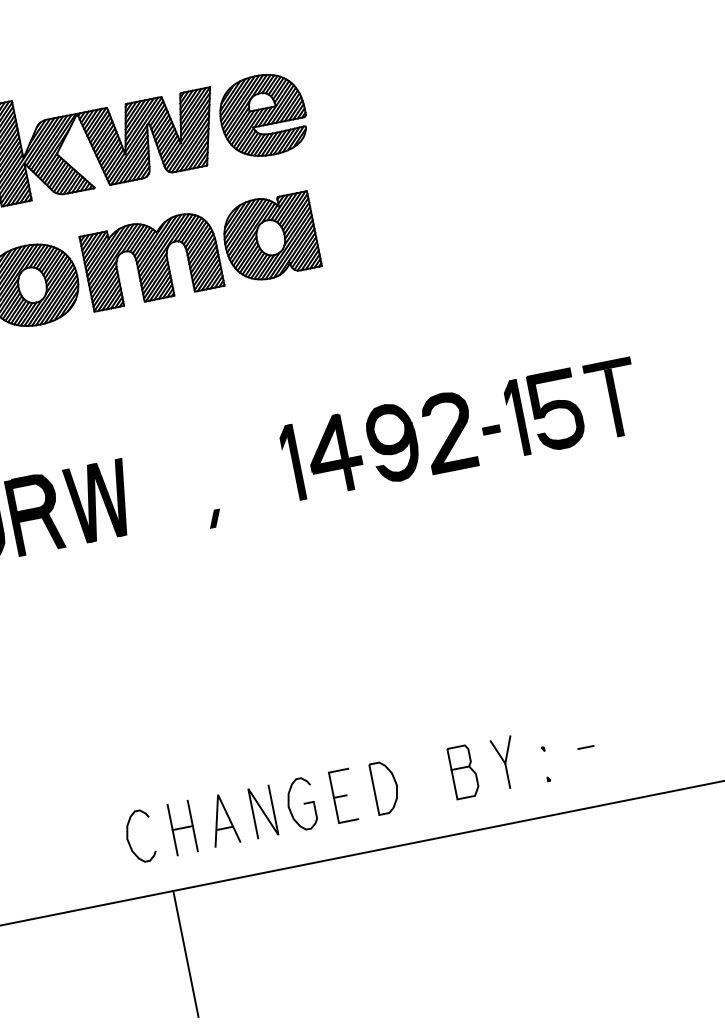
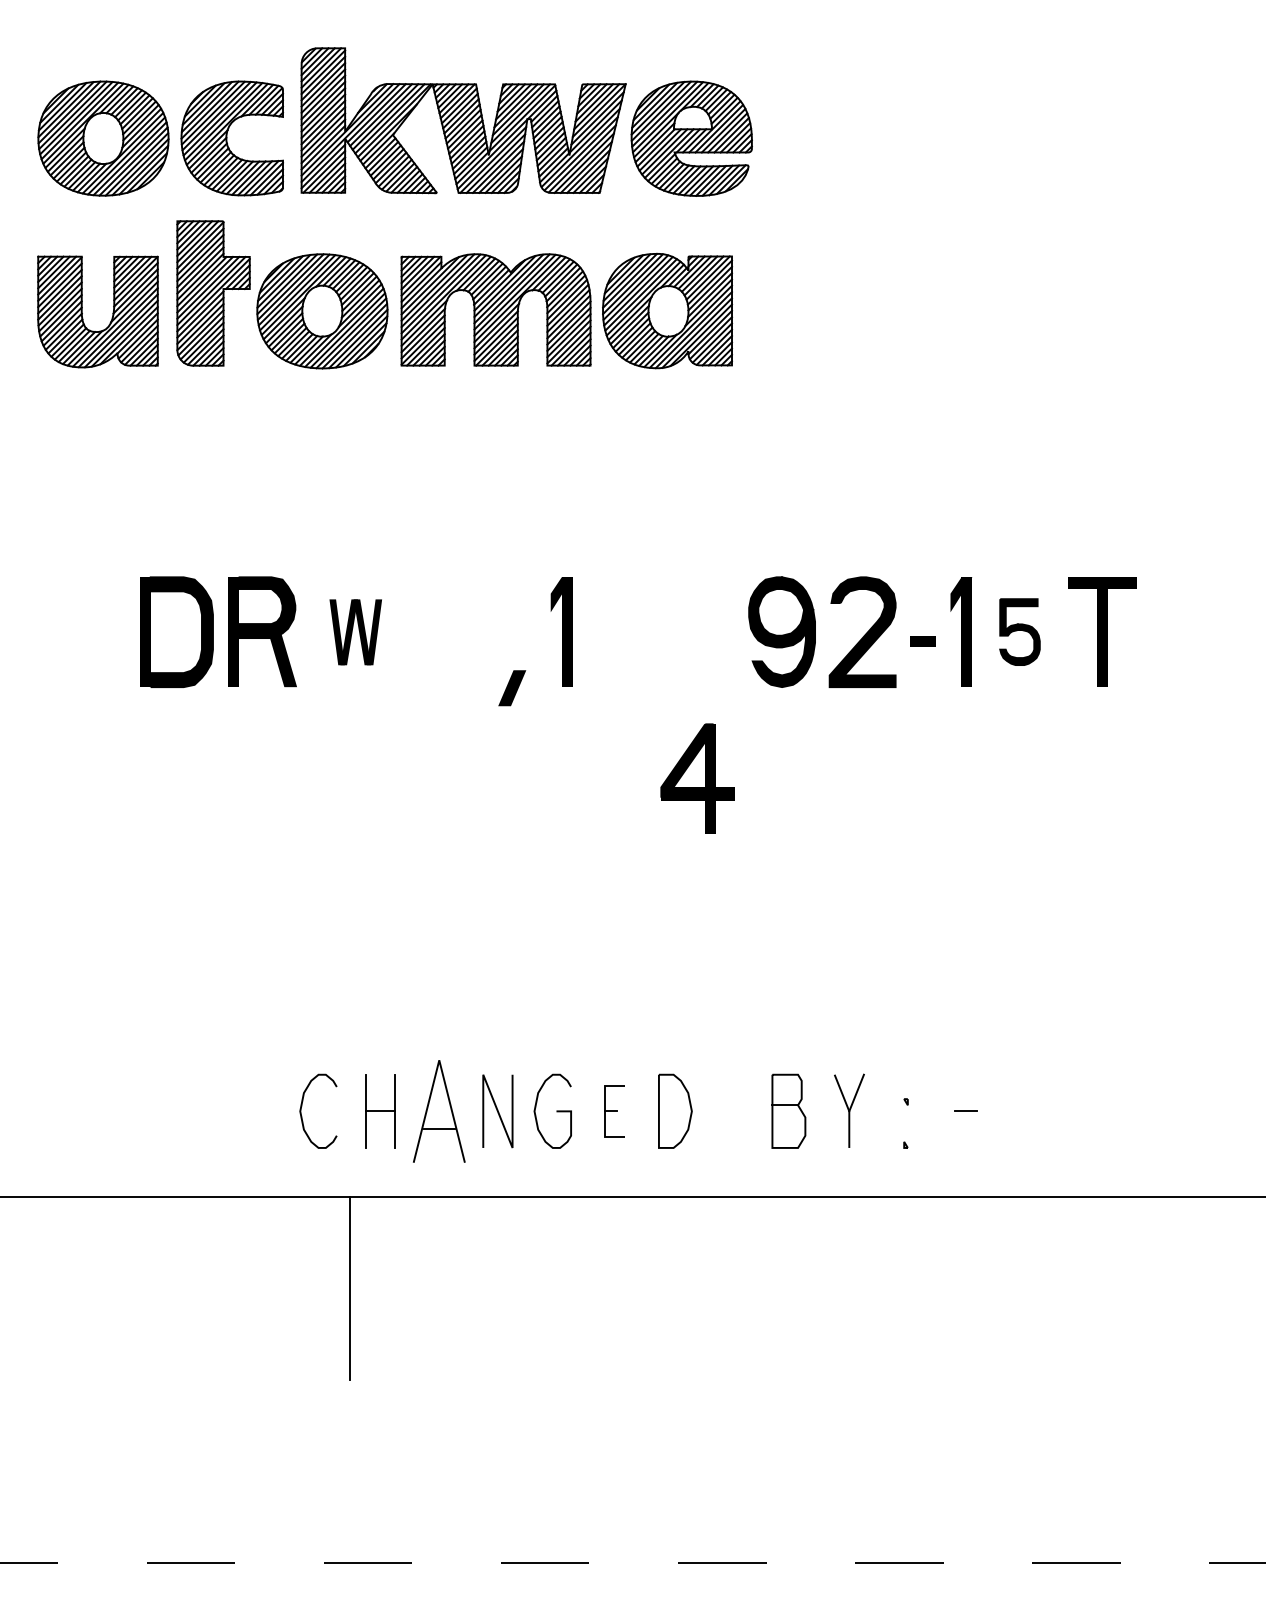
part: (556, 409) -> (1019, 631), size x0.6
part: (334, 454) -> (697, 778), moved
part: (292, 462) -> (561, 631), moved
part: (99, 501) -> (355, 632), size x0.6
part: (214, 518) -> (511, 688), size x1.4
part: (343, 796) -> (614, 1111), size x0.7
part: (223, 819) -> (439, 1110), size x1.4

